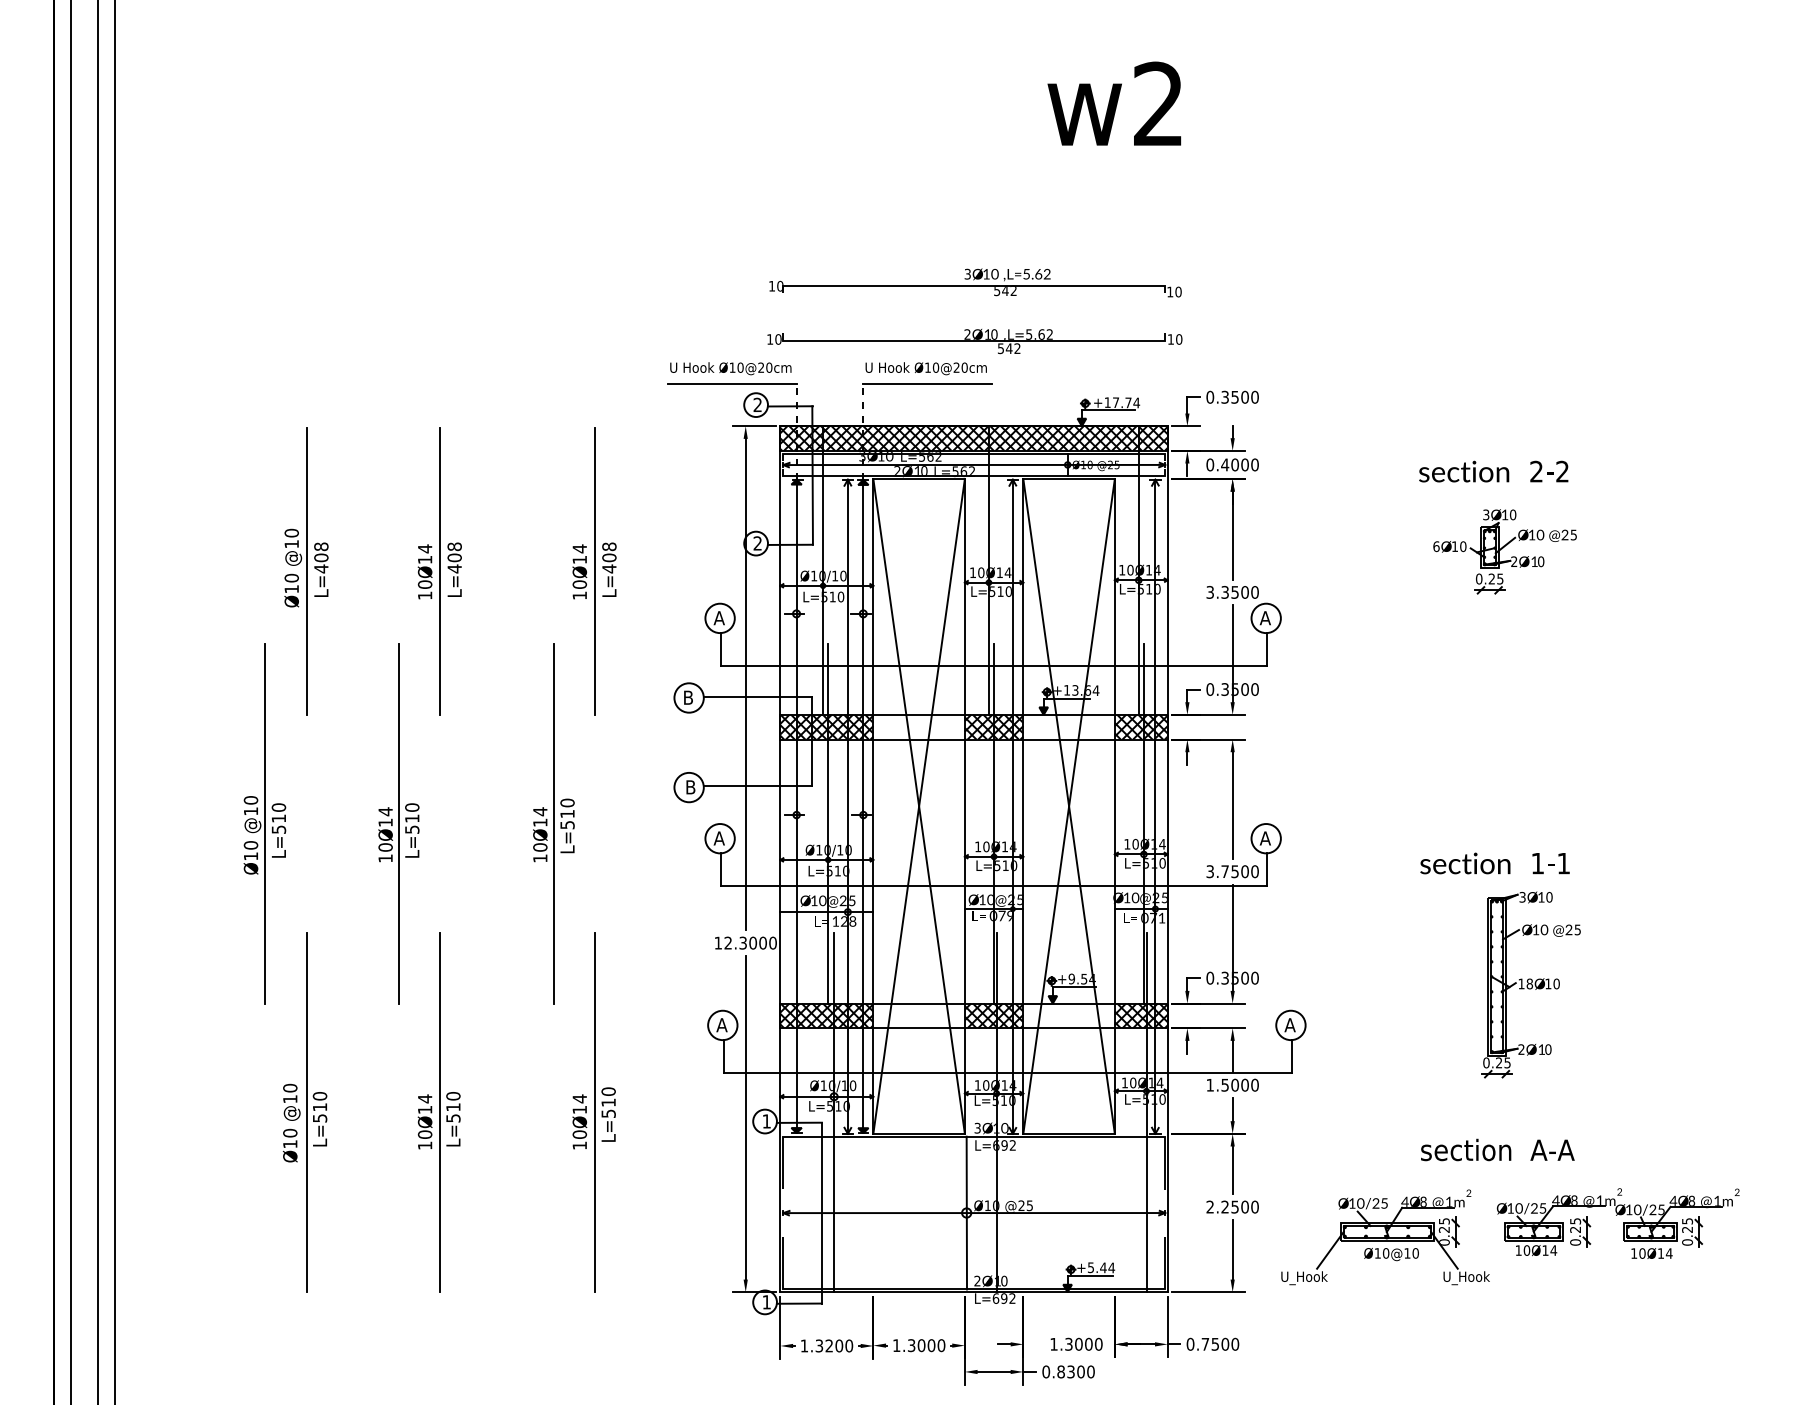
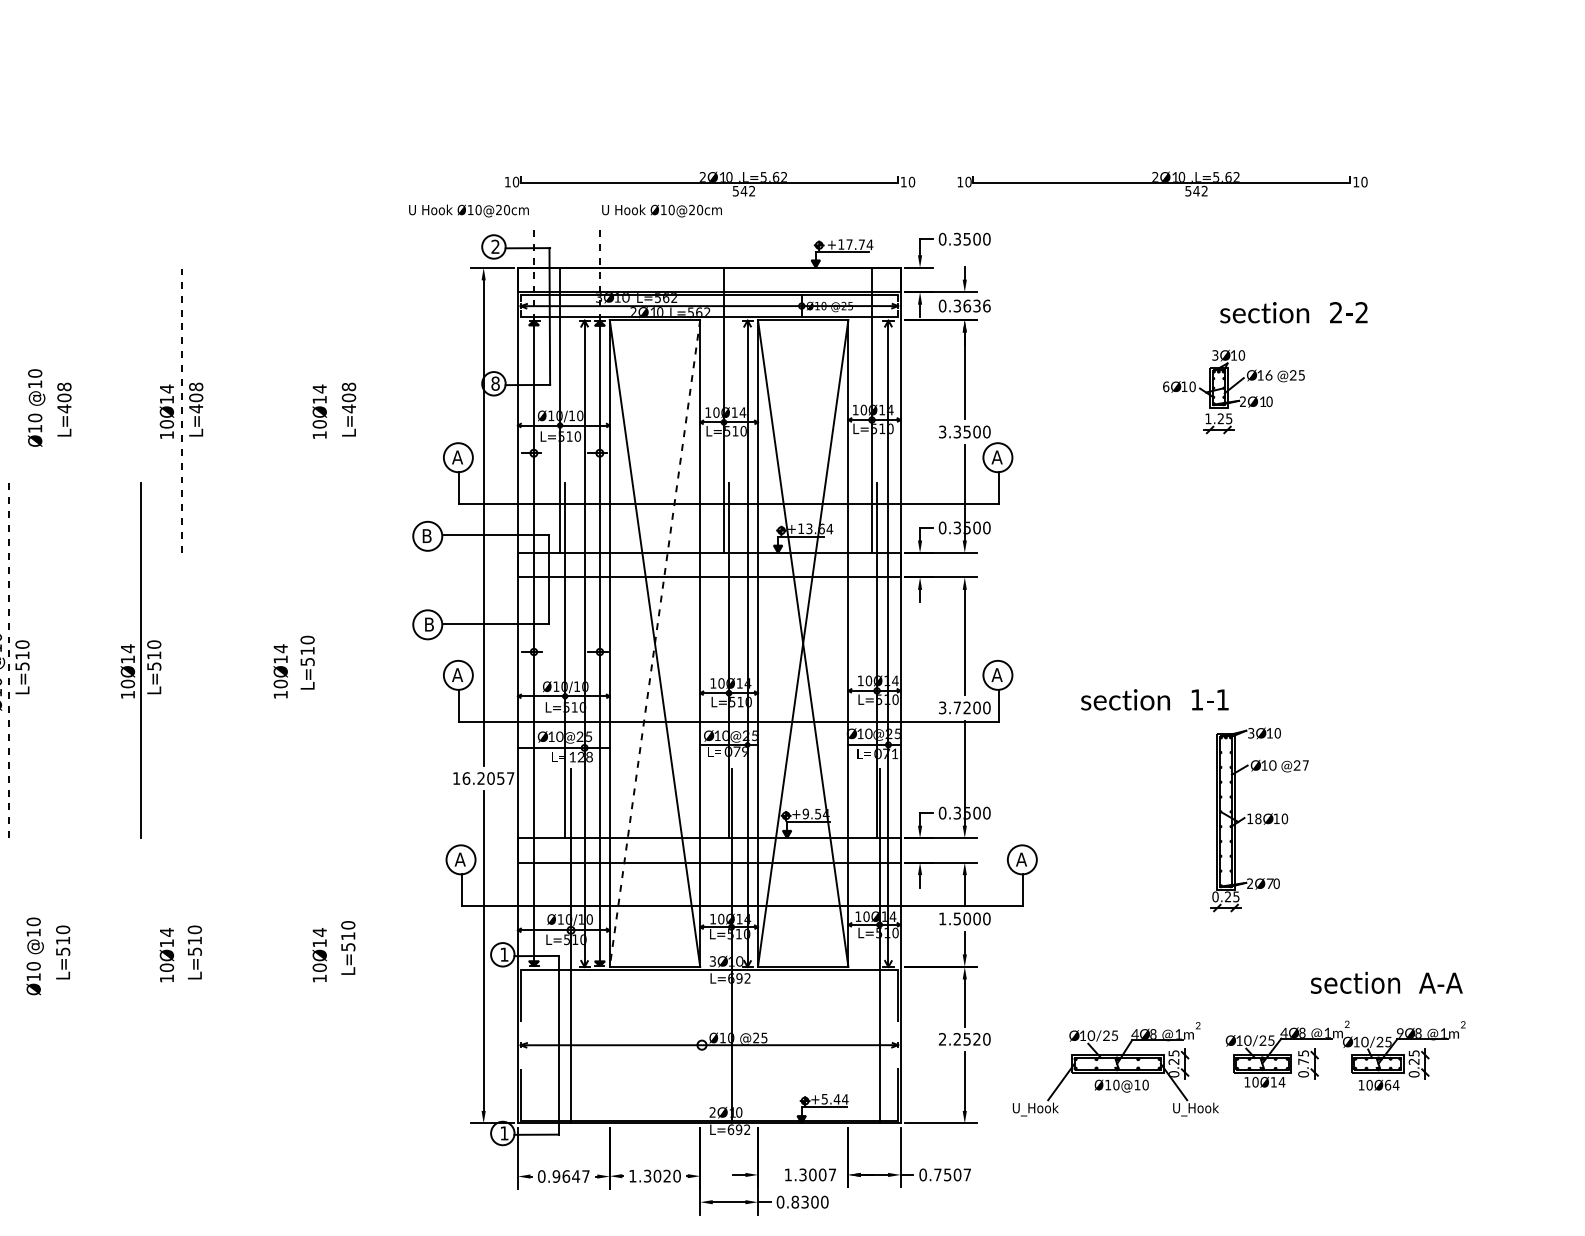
part: (975, 282) -> (710, 125), removed
part: (1432, 341) -> (1162, 184), added
line: (732, 384) -> (470, 226), removed
line: (927, 384) -> (663, 226), removed
hatch: (973, 438) -> (708, 279), removed
text: (1239, 464) -> (971, 305), 0.4000 -> 0.3636
text: (1493, 471) -> (1293, 312), moved
text: (1540, 534) -> (1268, 374), 10 -> 16
text: (757, 543) -> (495, 383), 2 -> 8
line: (306, 570) -> (49, 410), removed
line: (594, 570) -> (334, 410), removed
line: (439, 571) -> (181, 411), solid -> dashed
text: (1479, 578) -> (1208, 418), 0.25 -> 1.25
hatch: (826, 726) -> (563, 564), removed
hatch: (993, 726) -> (728, 564), removed
hatch: (1140, 726) -> (873, 564), removed
line: (919, 806) -> (655, 643), solid -> dashed
line: (553, 823) -> (293, 660), removed
line: (265, 824) -> (9, 661), solid -> dashed
text: (1494, 863) -> (1154, 699), moved
text: (1234, 871) -> (966, 707), 3.7500 -> 3.7200
text: (1577, 929) -> (1305, 765), 5 -> 7
text: (750, 942) -> (488, 777), 12.3000 -> 16.2057
hatch: (826, 1015) -> (563, 850), removed
hatch: (993, 1015) -> (728, 850), removed
hatch: (1140, 1015) -> (873, 850), removed
text: (1541, 1049) -> (1269, 883), Ø1 -> Ø7
line: (306, 1112) -> (49, 945), removed
line: (439, 1112) -> (181, 945), removed
line: (594, 1112) -> (334, 945), removed
text: (1497, 1149) -> (1386, 982), moved
text: (1673, 1200) -> (1400, 1032), 4 -> 9
text: (1244, 1206) -> (976, 1038), 2.2500 -> 2.2520
line: (966, 1212) -> (701, 1044), removed
text: (1575, 1229) -> (1303, 1061), 0.25 -> 0.75
text: (1660, 1253) -> (1387, 1085), 10Ø14 -> 10Ø64
text: (1098, 1343) -> (832, 1174), 1.3000 -> 1.3007
text: (1235, 1343) -> (967, 1174), 0.7500 -> 0.7507
text: (826, 1345) -> (563, 1176), 1.3200 -> 0.9647
text: (931, 1345) -> (667, 1176), 1.3000 -> 1.3020

